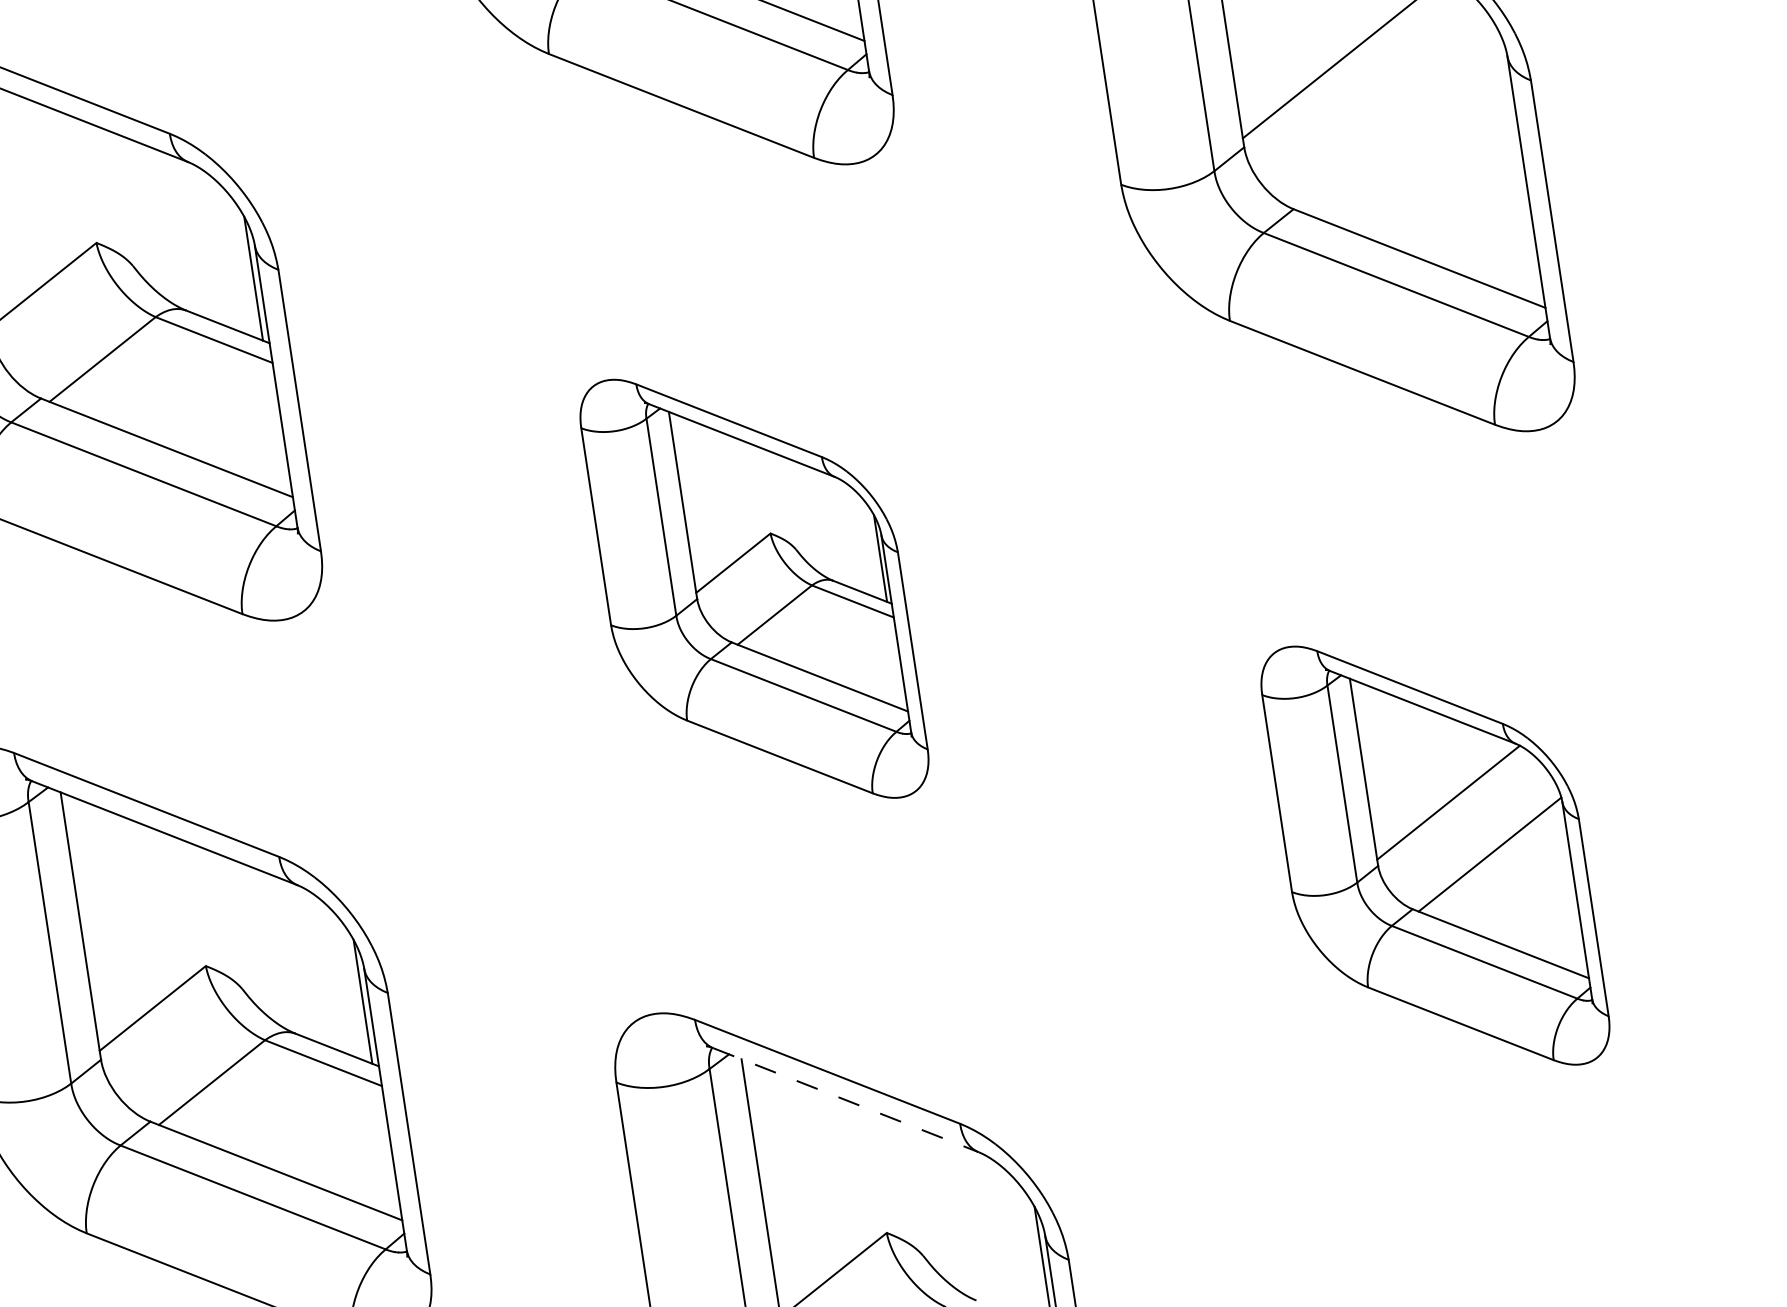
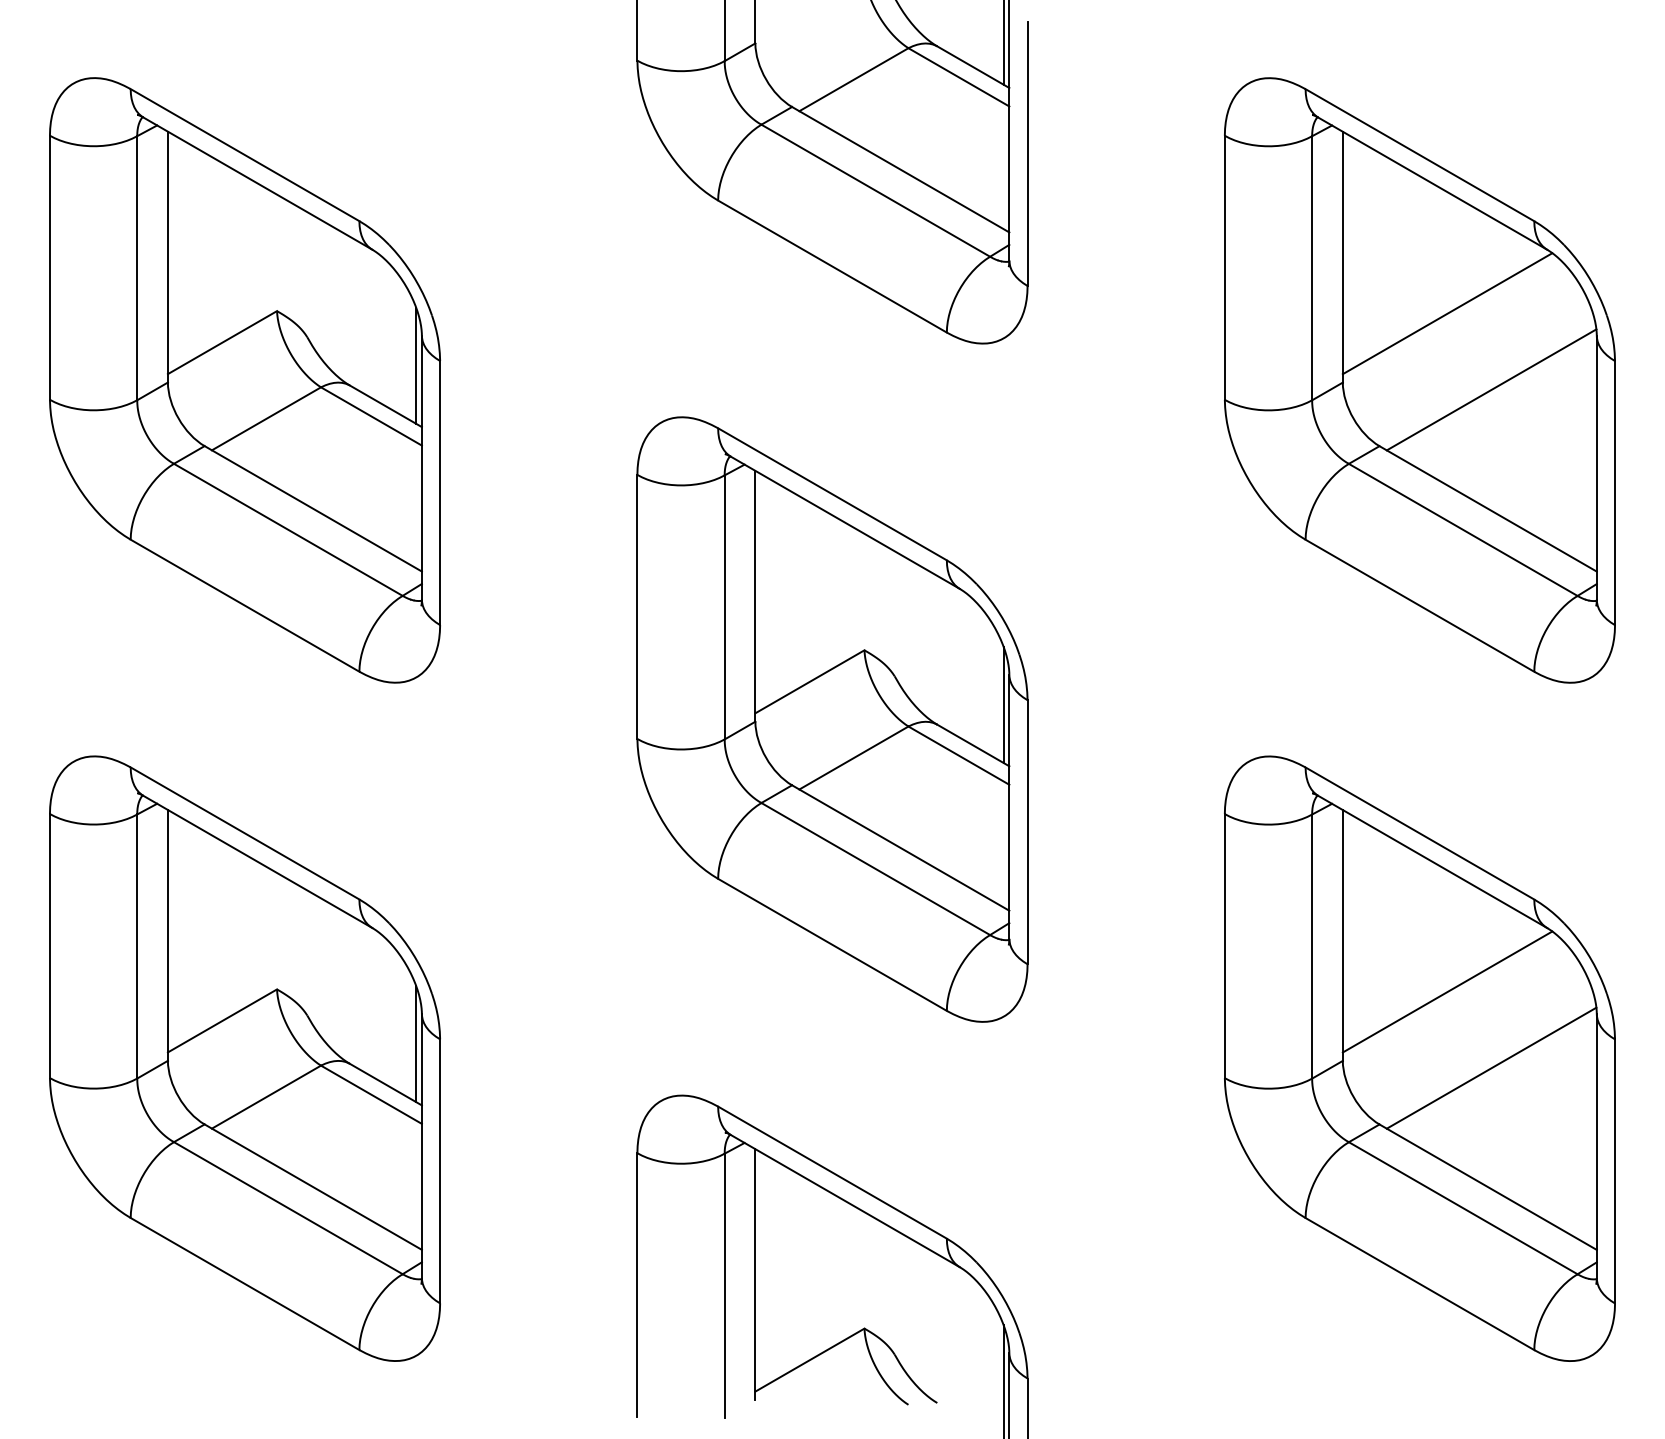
line: (1403, 130) -> (1491, 389), added
part: (754, 588) -> (832, 719), size x1.43
part: (1434, 855) -> (1419, 1058), size x1.43
line: (846, 1100) -> (845, 1201), dashed -> solid

